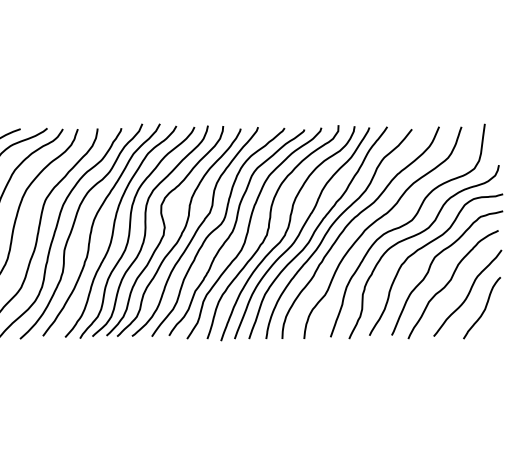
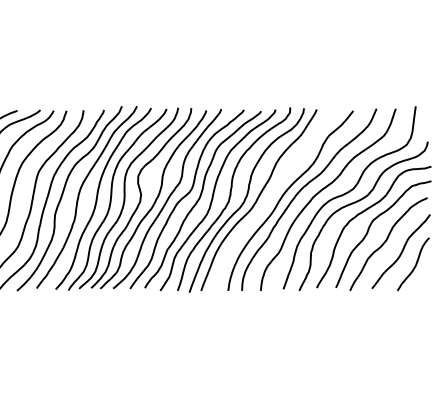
curve: (315, 232) -> (270, 199), removed

